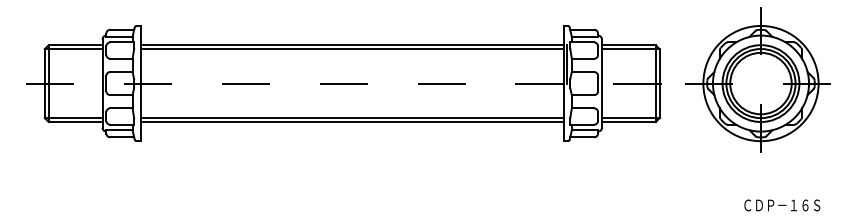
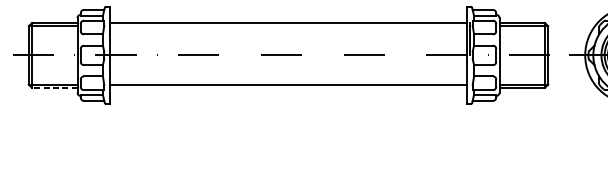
line: (351, 49) -> (287, 26), removed
line: (75, 122) -> (54, 88), solid -> dashed
line: (351, 122) -> (287, 88), removed

